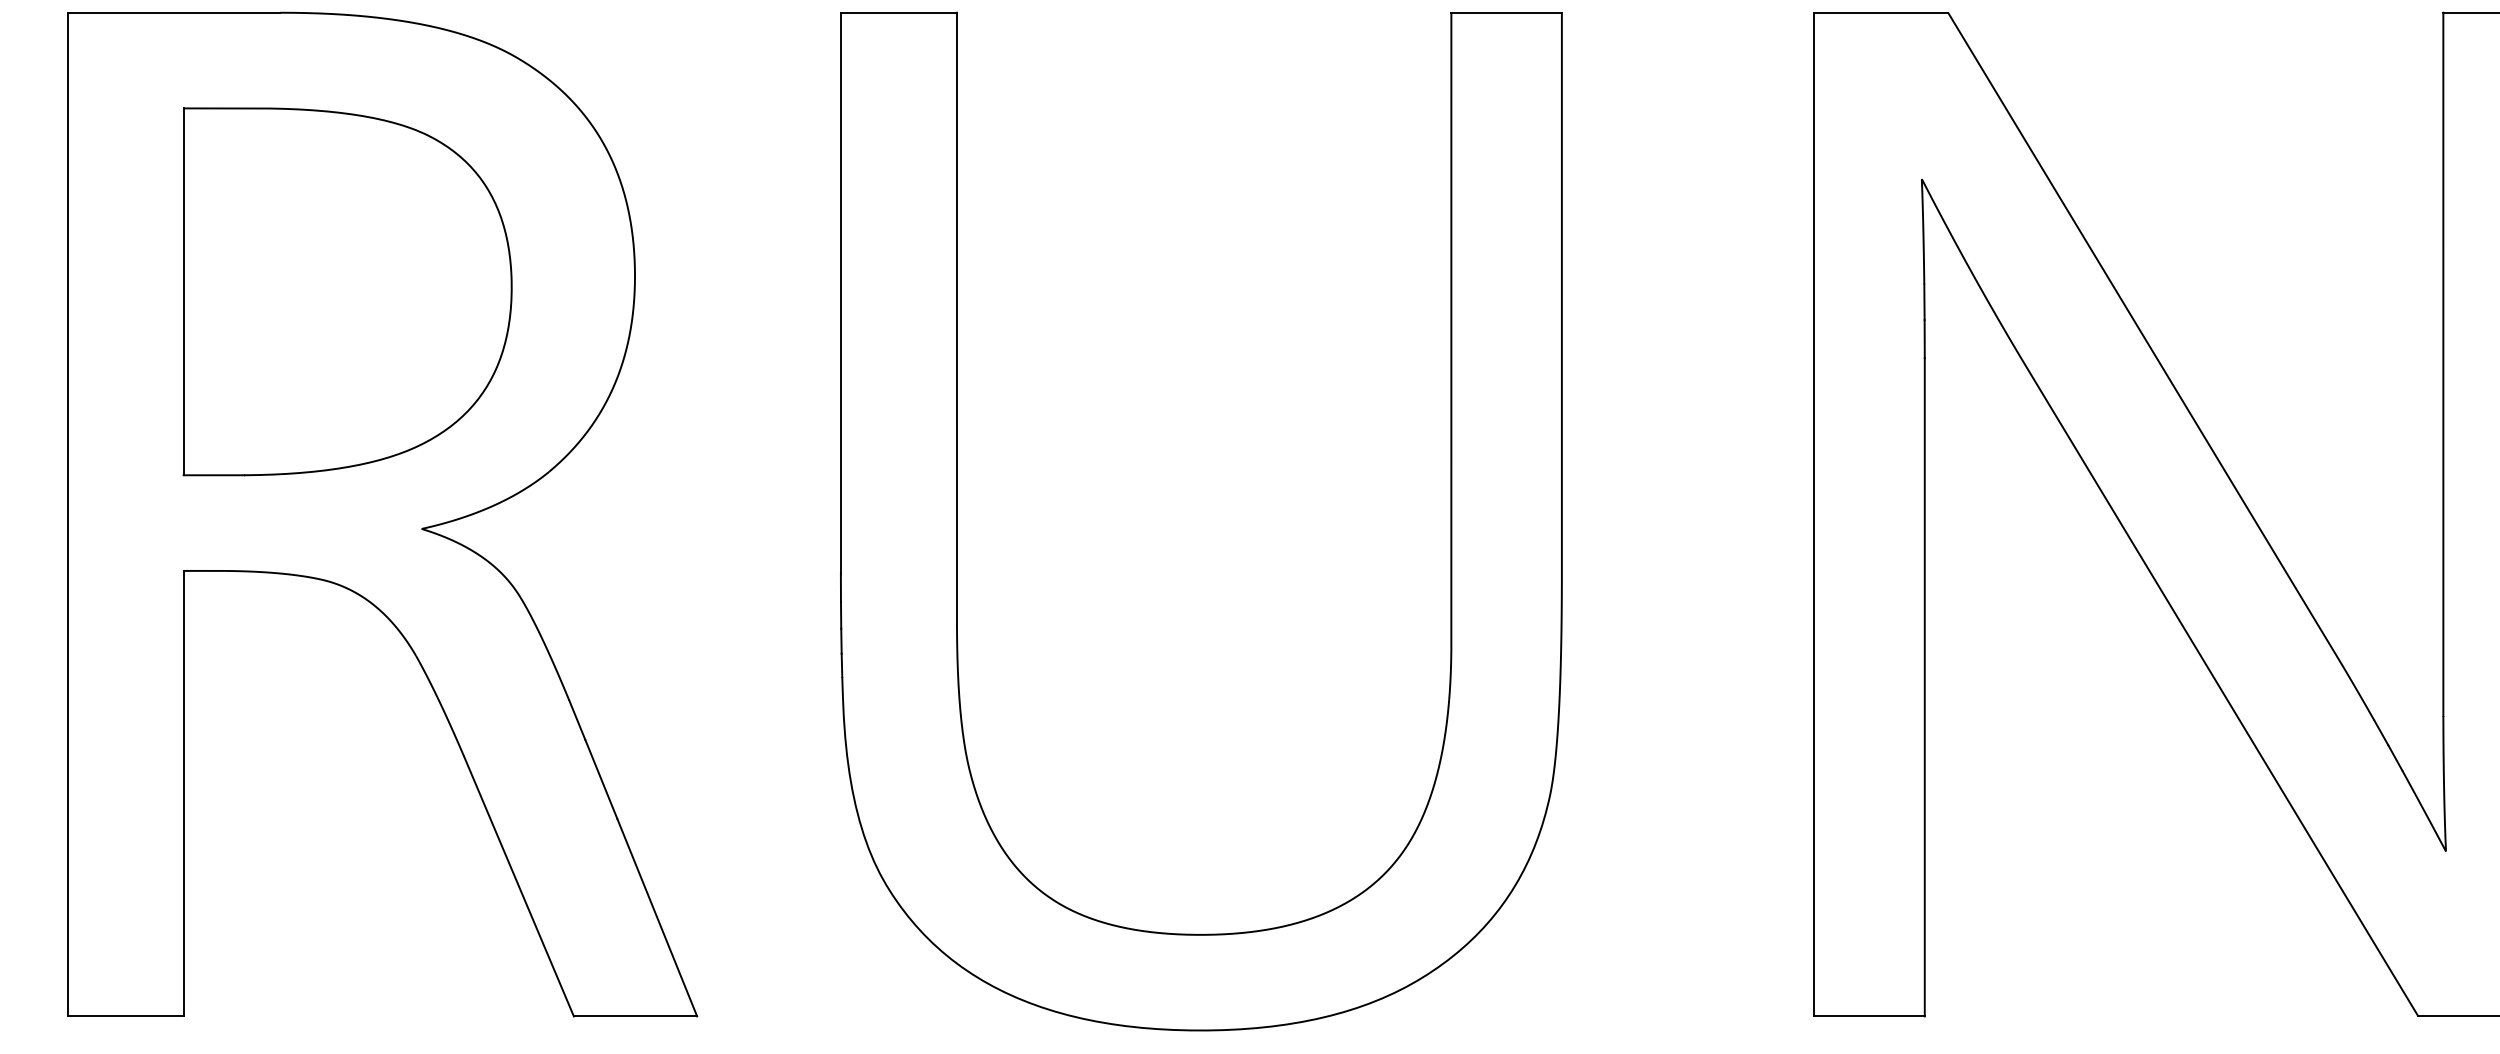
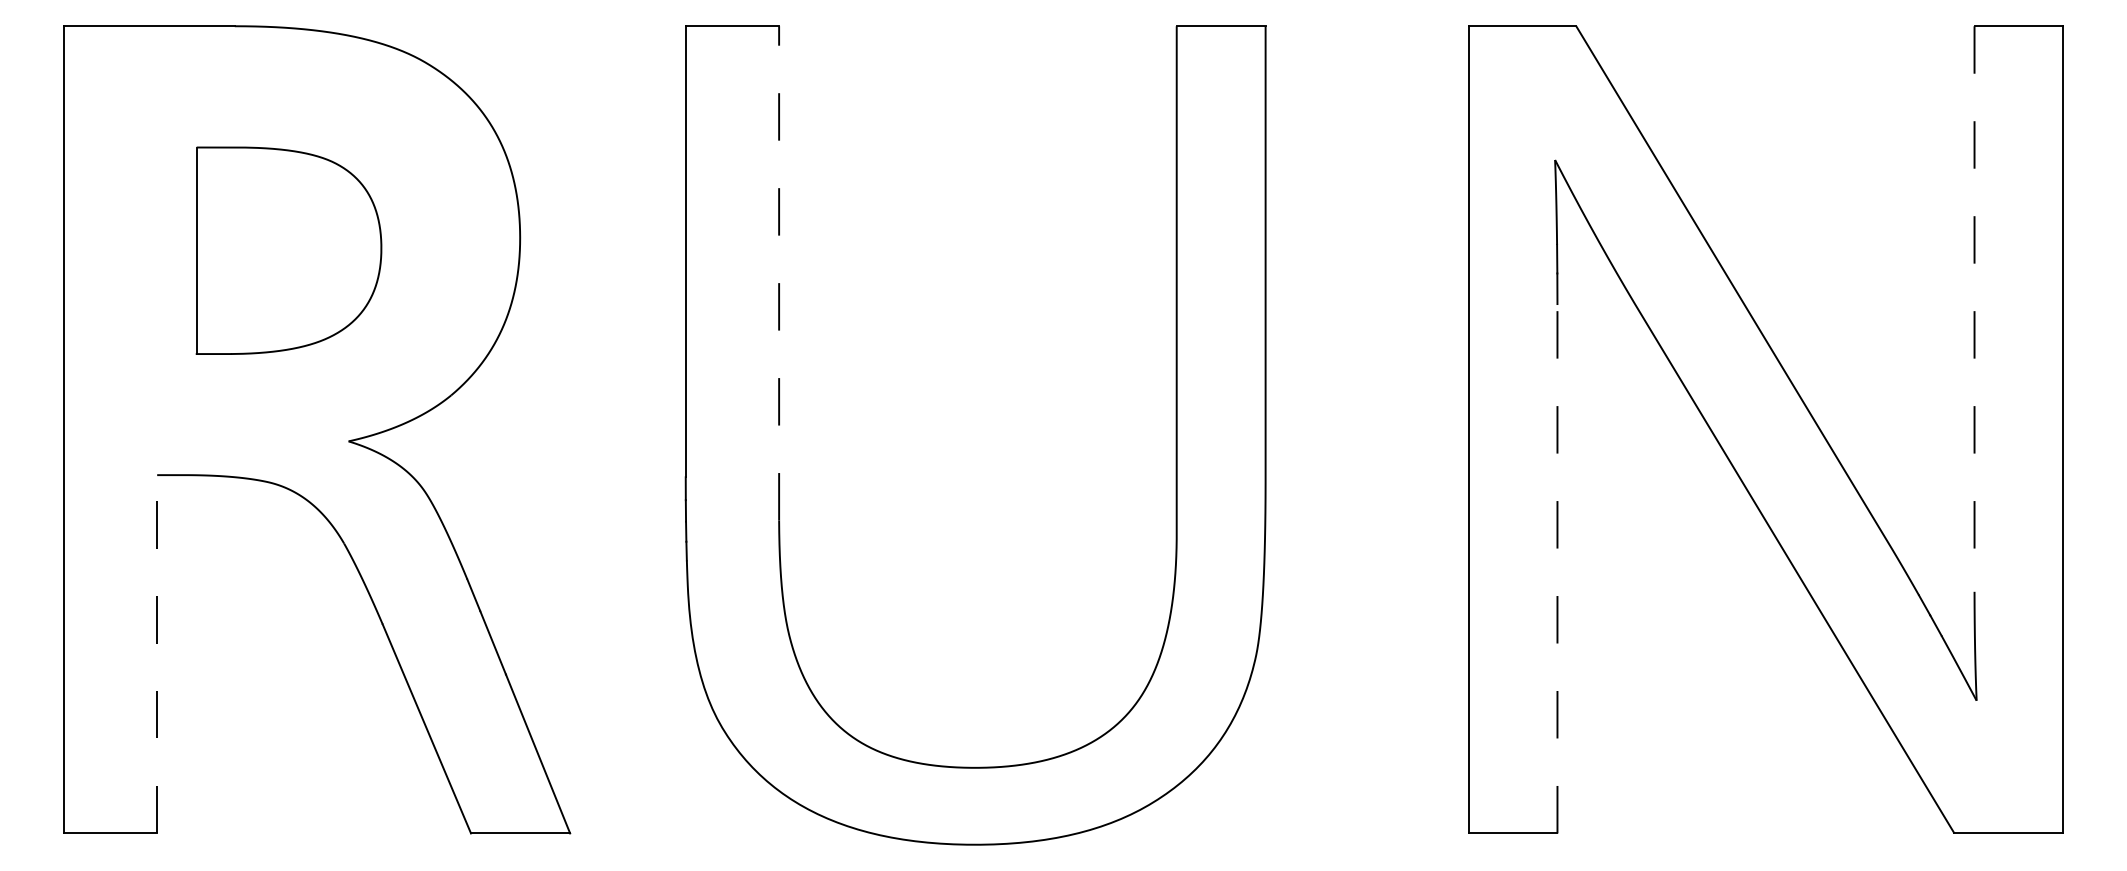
part: (346, 291) -> (288, 250), size x0.7
line: (957, 318) -> (779, 272), solid -> dashed
line: (2443, 364) -> (1974, 309), solid -> dashed
line: (1924, 687) -> (1557, 568), solid -> dashed
line: (184, 792) -> (157, 653), solid -> dashed

